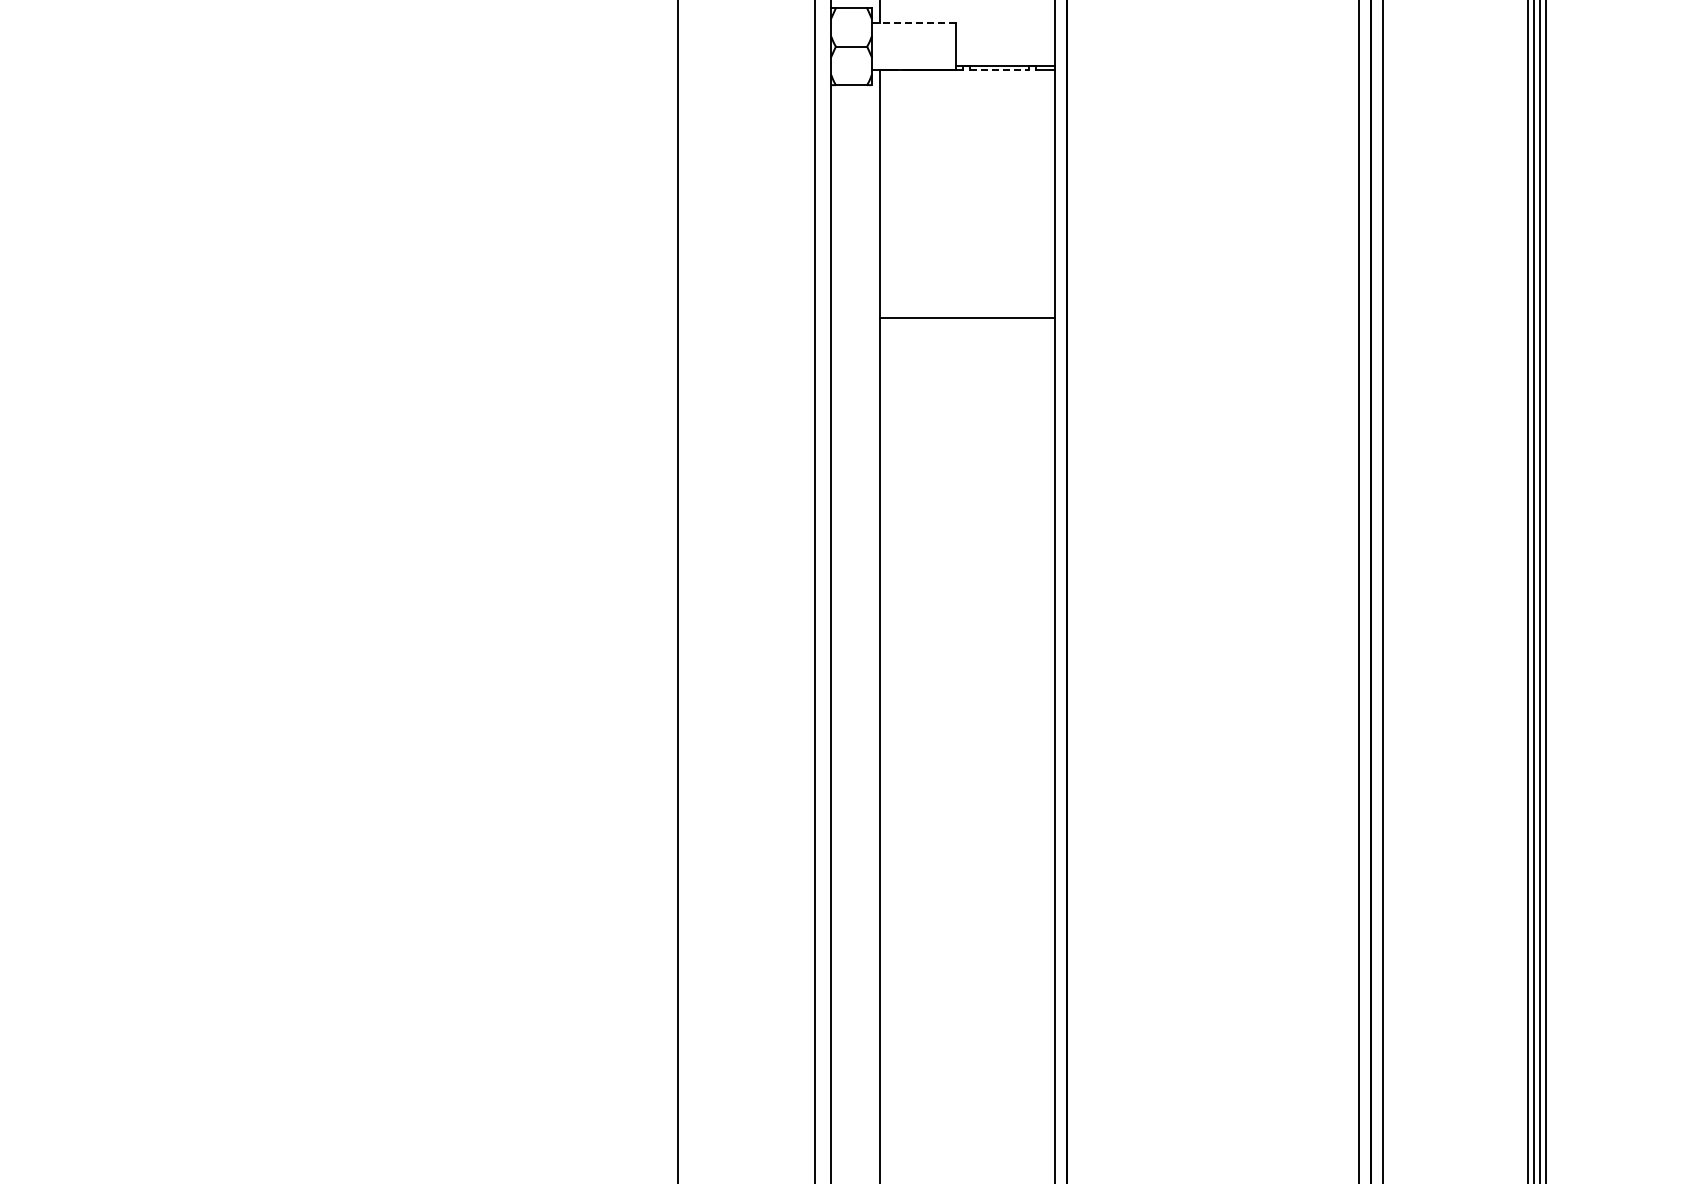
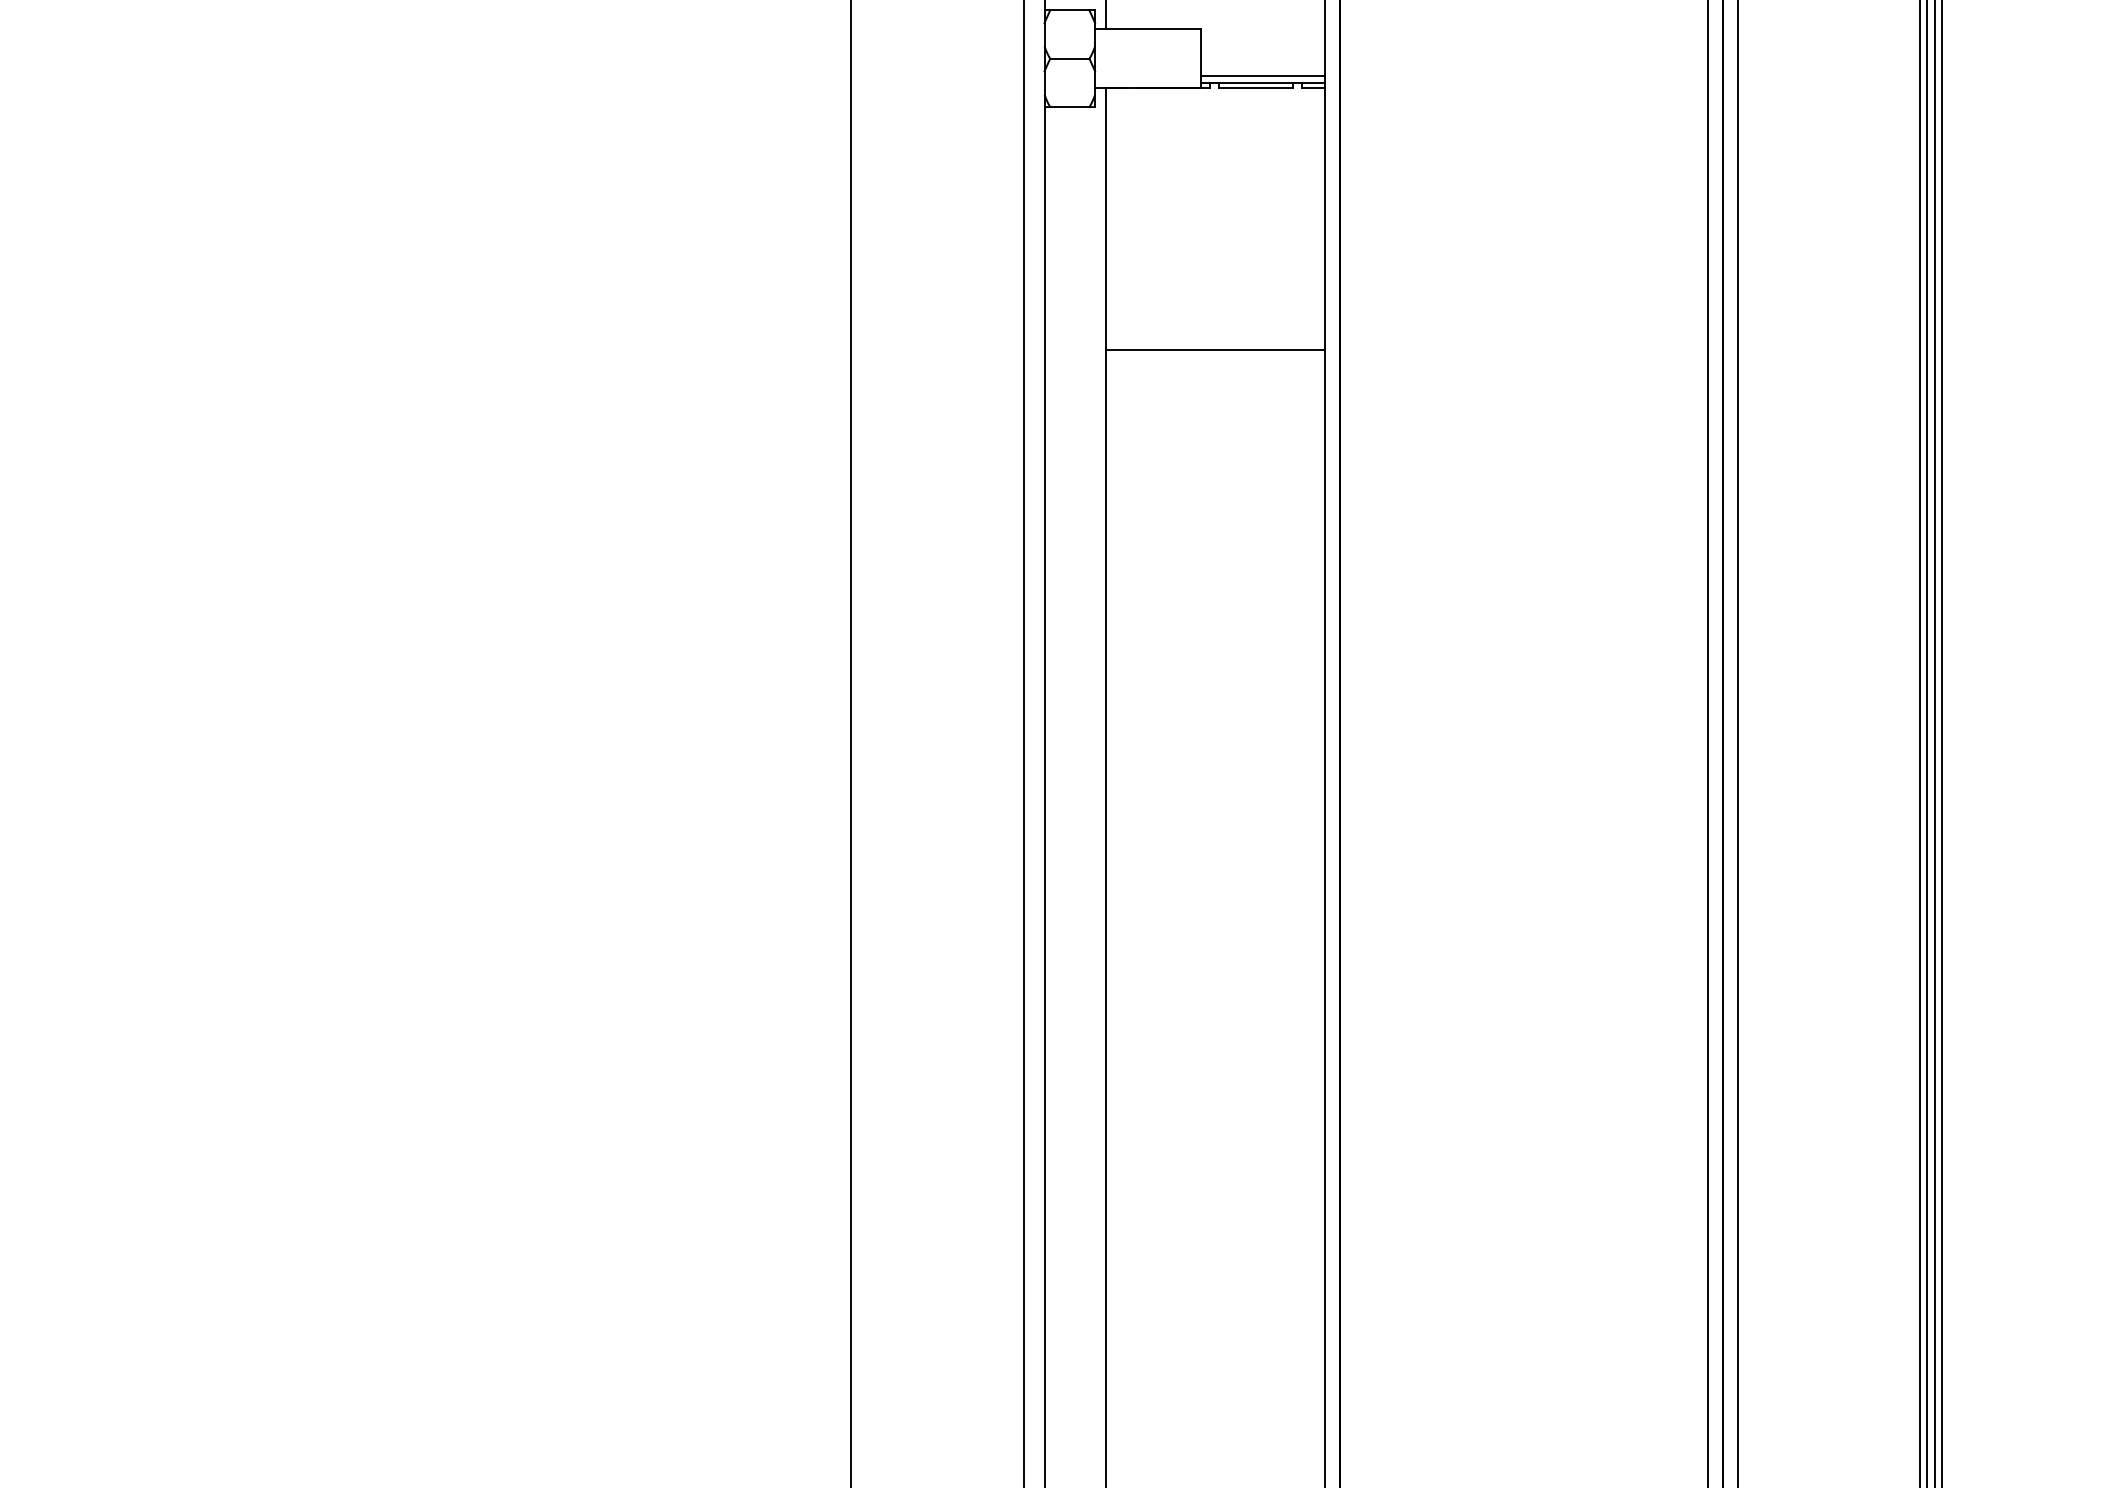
line: (913, 23) -> (1147, 29), dashed -> solid
line: (1004, 60) -> (1262, 76), added
line: (999, 70) -> (1255, 88), dashed -> solid
line: (967, 317) -> (1215, 350), moved

